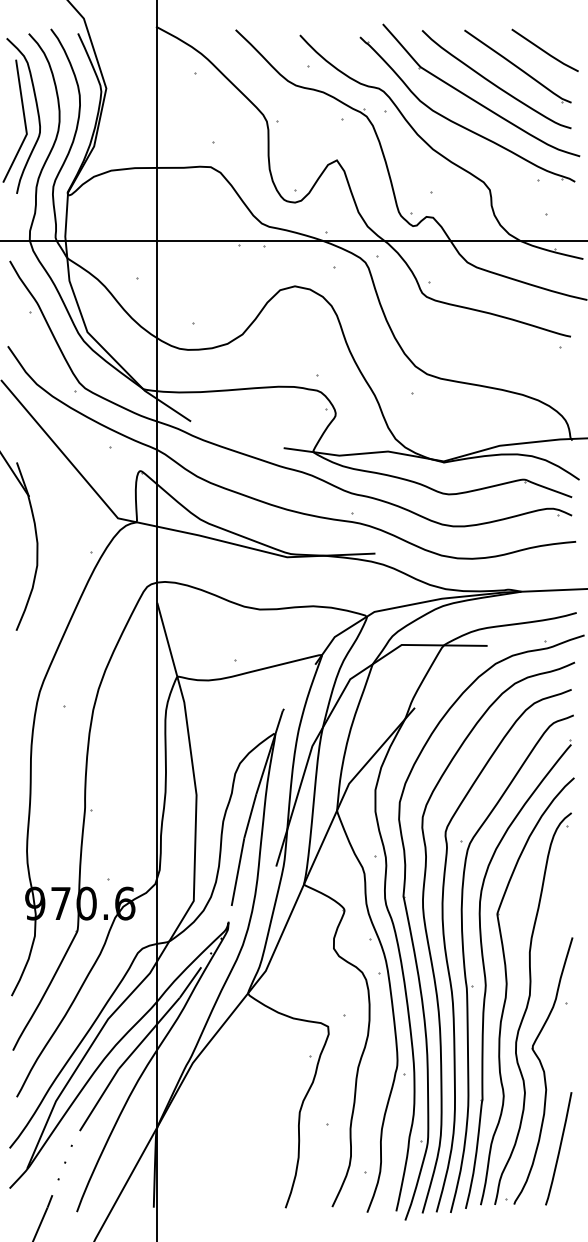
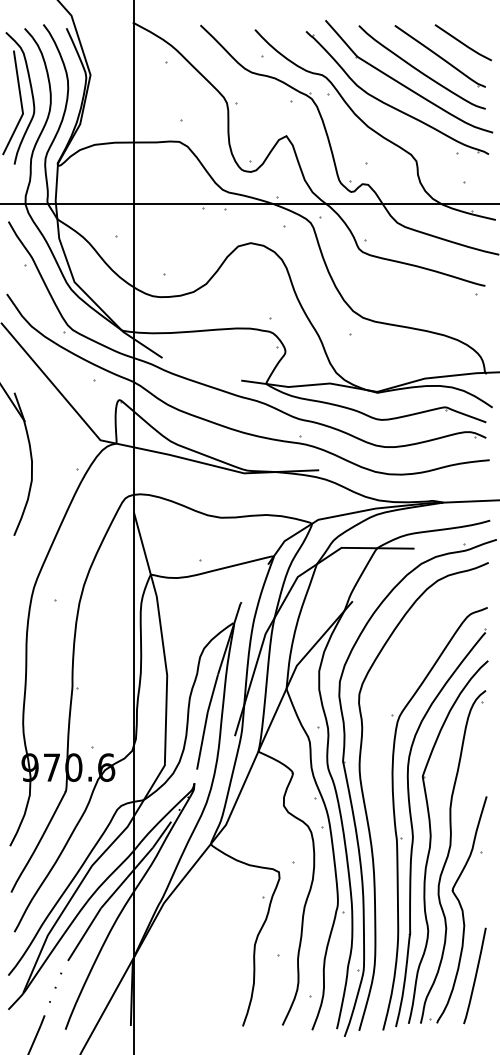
curve: (447, 955) -> (380, 811), removed

